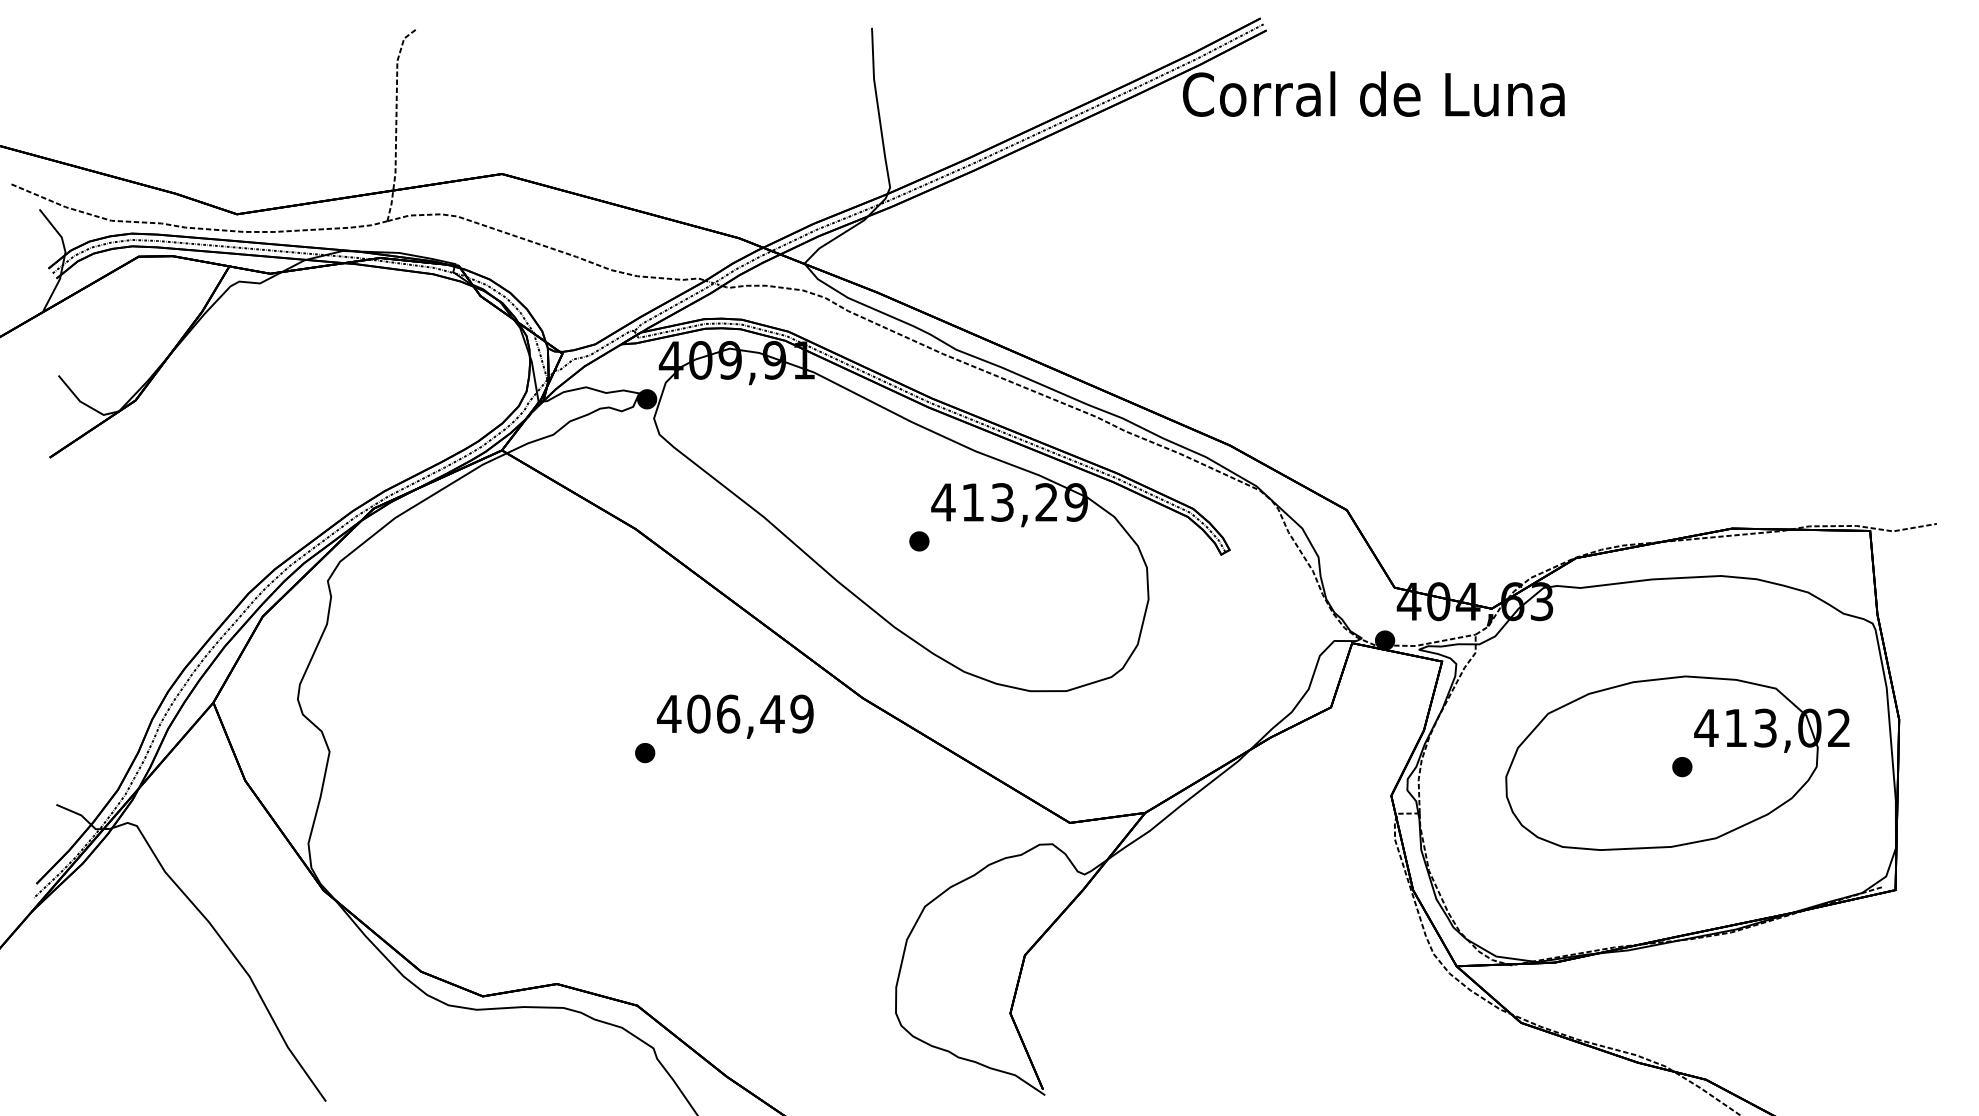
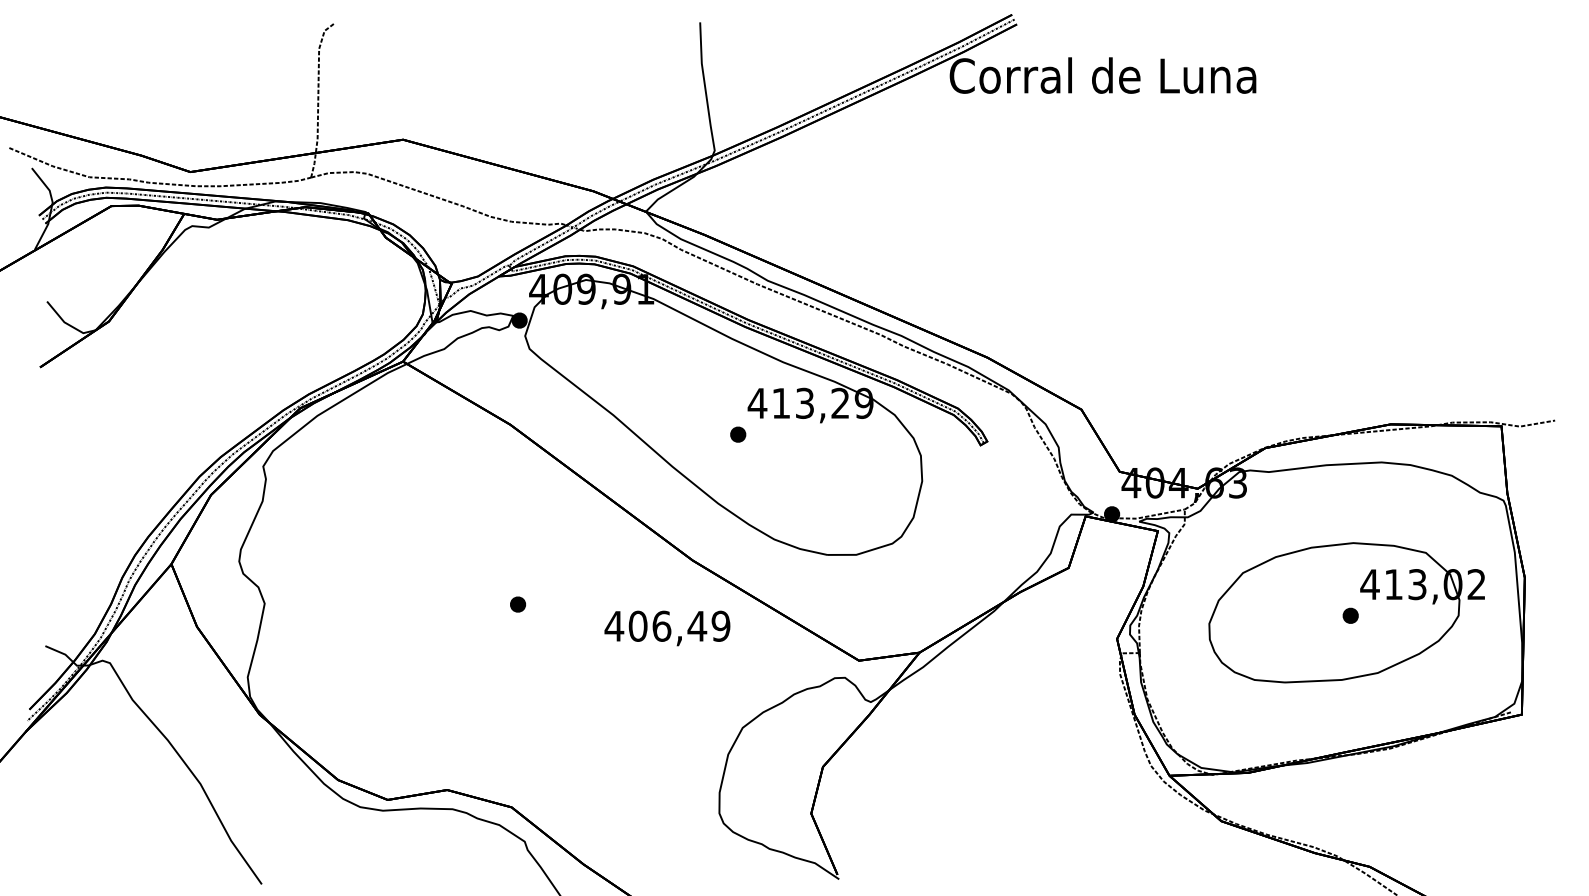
text: (735, 716) -> (667, 628), moved

